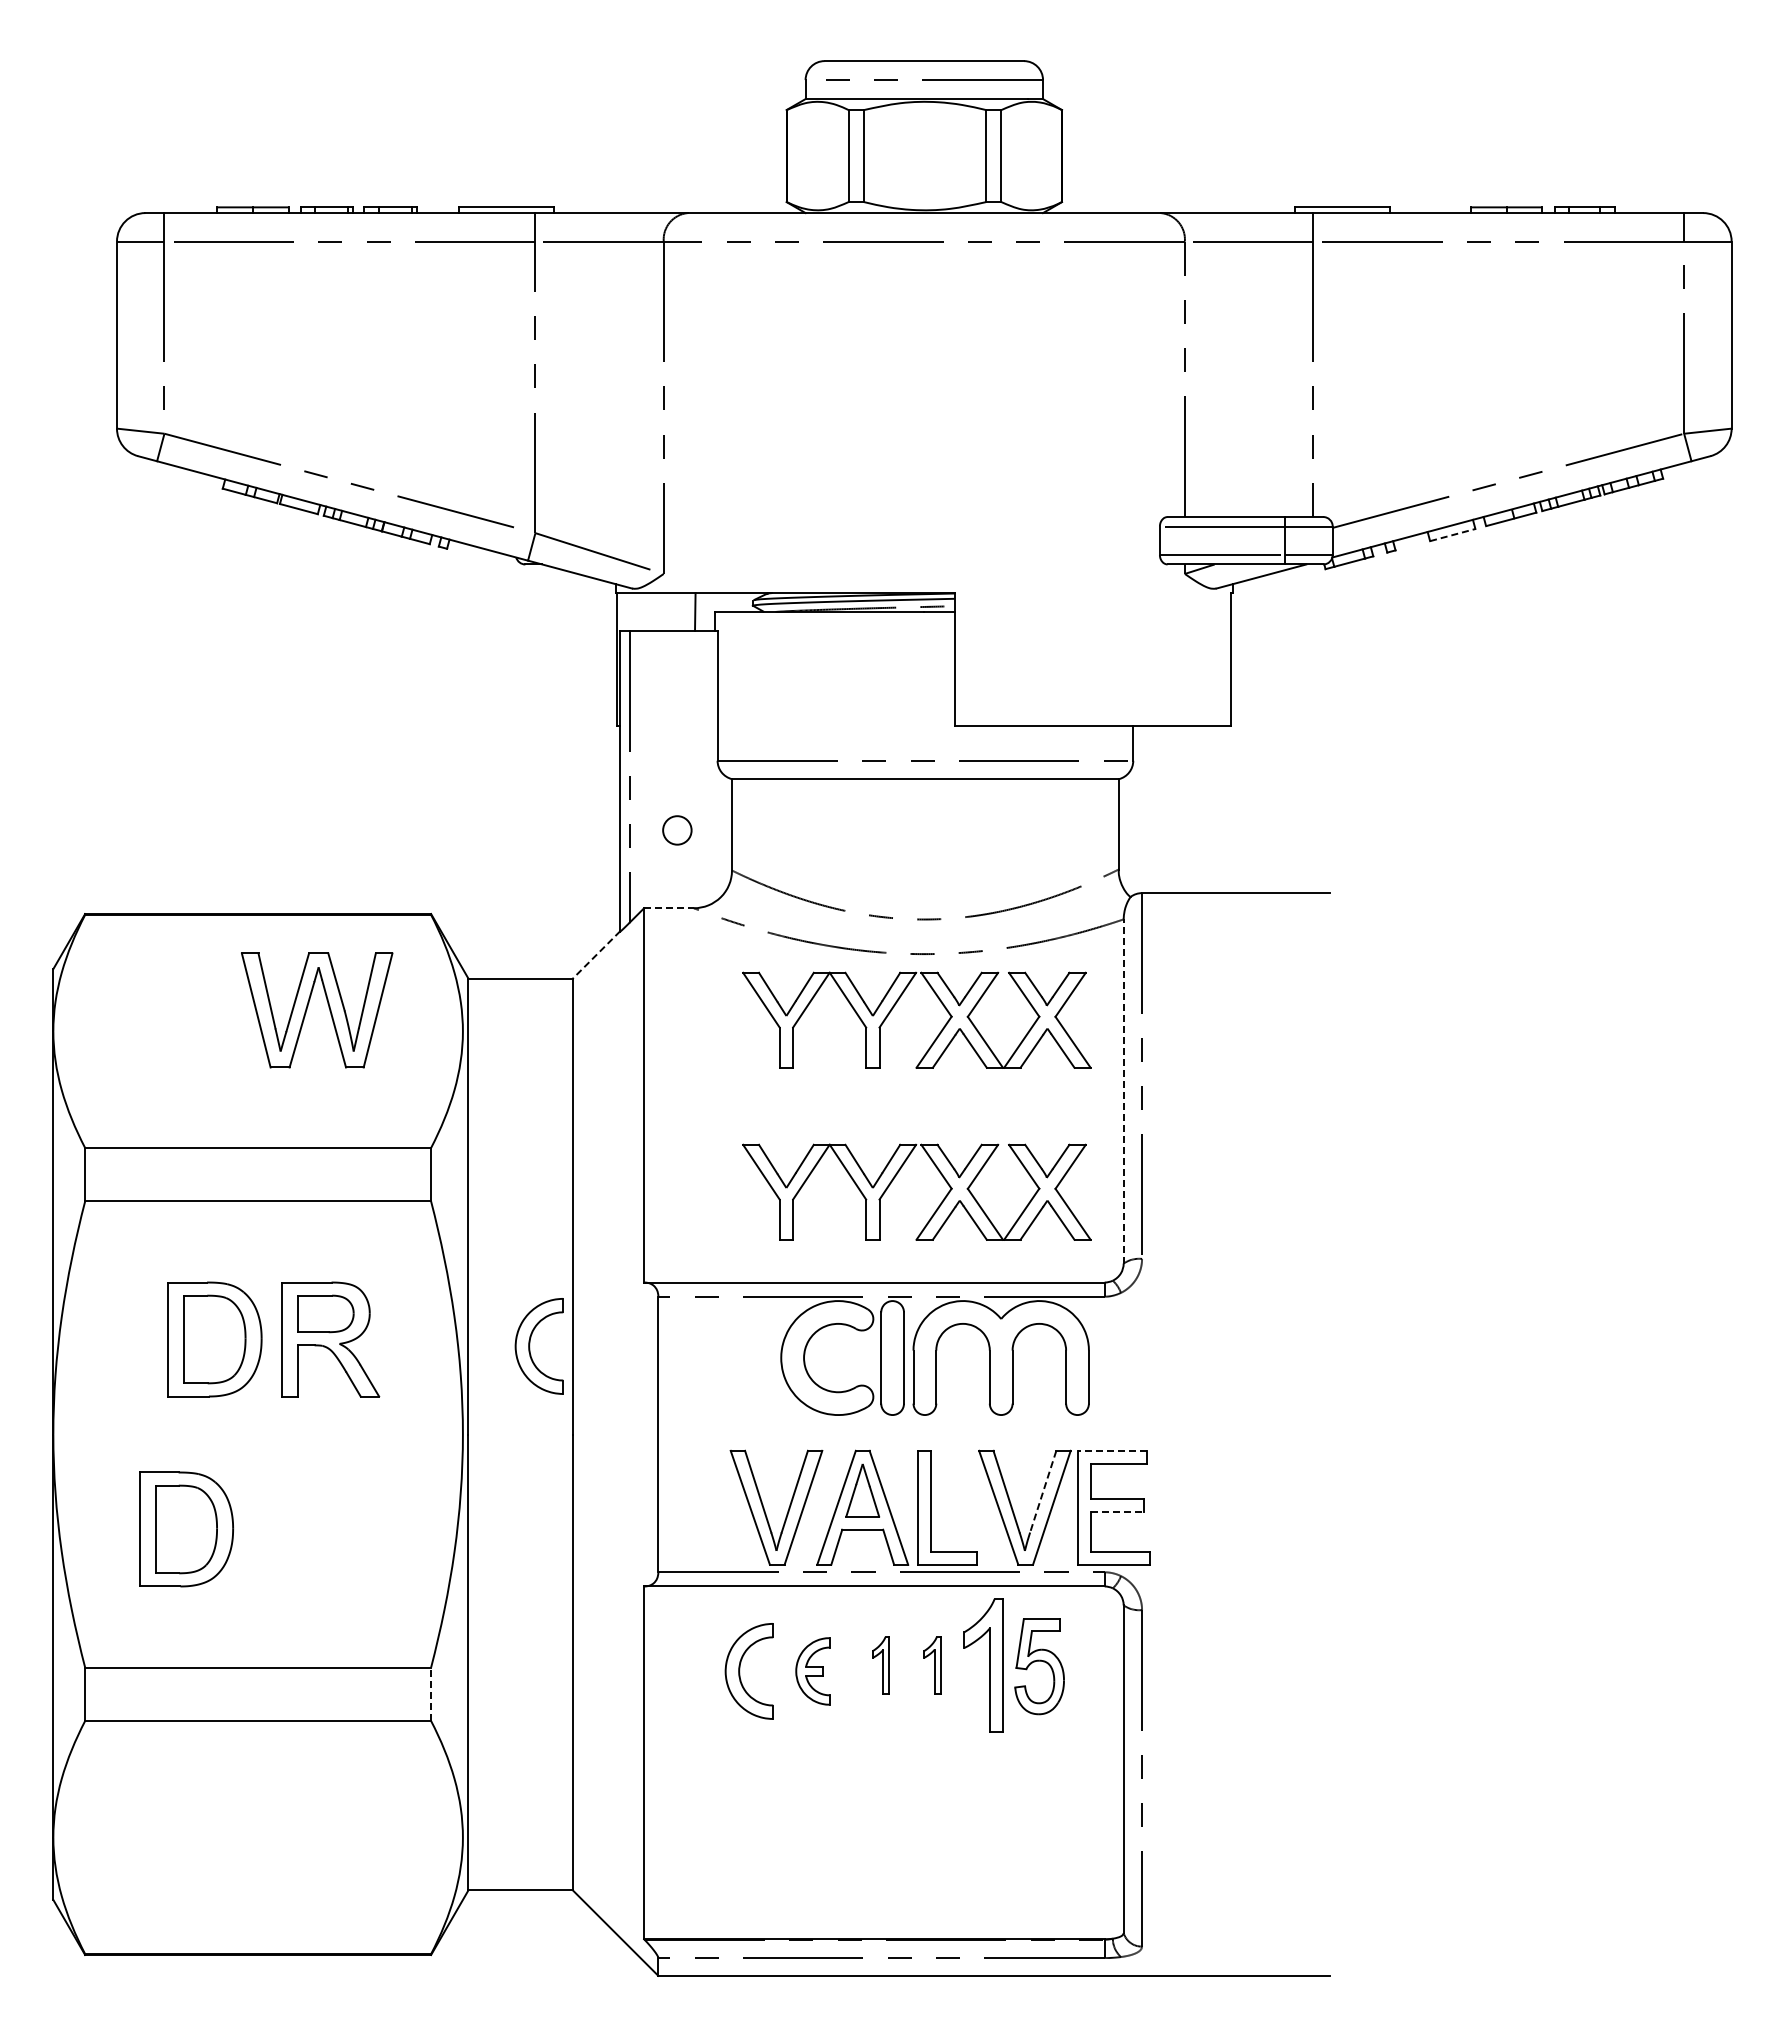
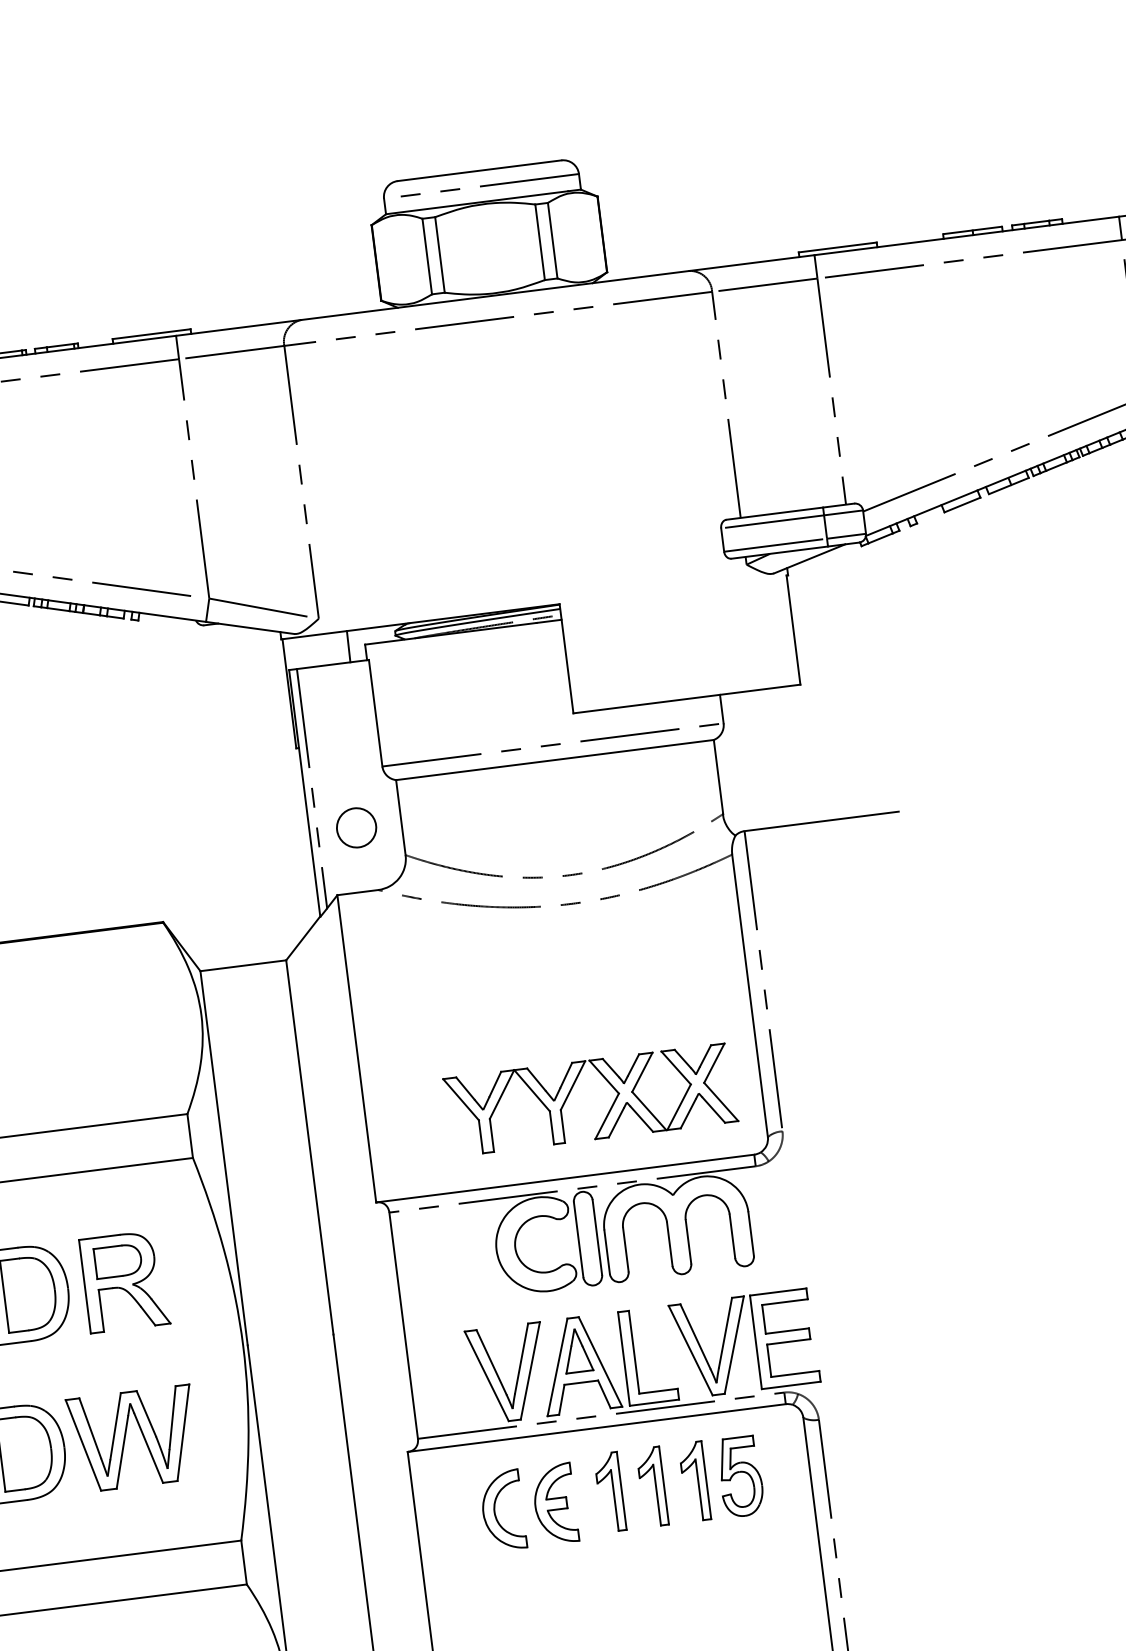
line: (1453, 534) -> (963, 504), dashed -> solid
circle: (677, 830) -> (356, 827), size x1.67
line: (669, 908) -> (358, 892), dashed -> solid
line: (596, 954) -> (303, 938), dashed -> solid
part: (896, 1004) -> (554, 948), removed
part: (308, 1006) -> (125, 1436), moved
line: (1123, 1090) -> (749, 995), dashed -> solid
part: (530, 1346) -> (289, 1266), removed
line: (1112, 1450) -> (778, 1291), dashed -> solid
line: (1043, 1491) -> (725, 1332), dashed -> solid
line: (1118, 1512) -> (789, 1342), dashed -> solid
part: (880, 1665) -> (609, 1492), size x1.67
part: (931, 1665) -> (651, 1487), size x1.67
part: (983, 1665) -> (694, 1481), size x0.71
part: (812, 1671) -> (554, 1504), size x1.43
line: (431, 1694) -> (244, 1562), dashed -> solid

